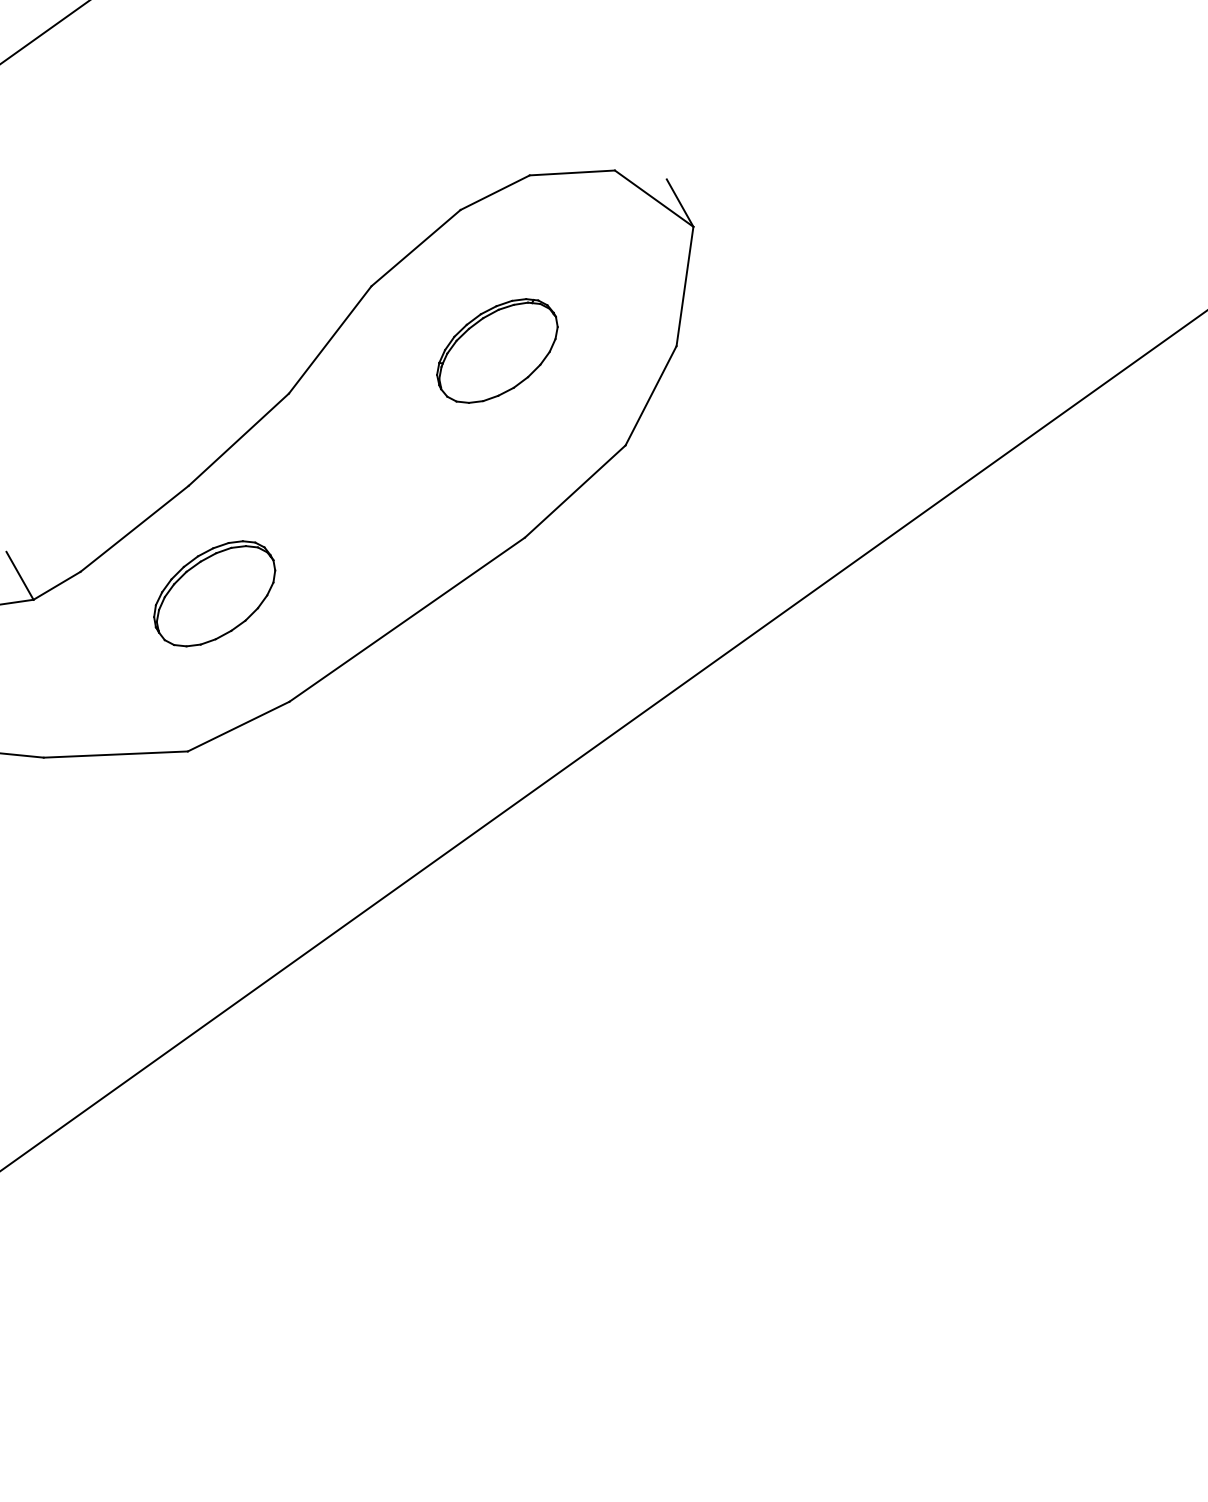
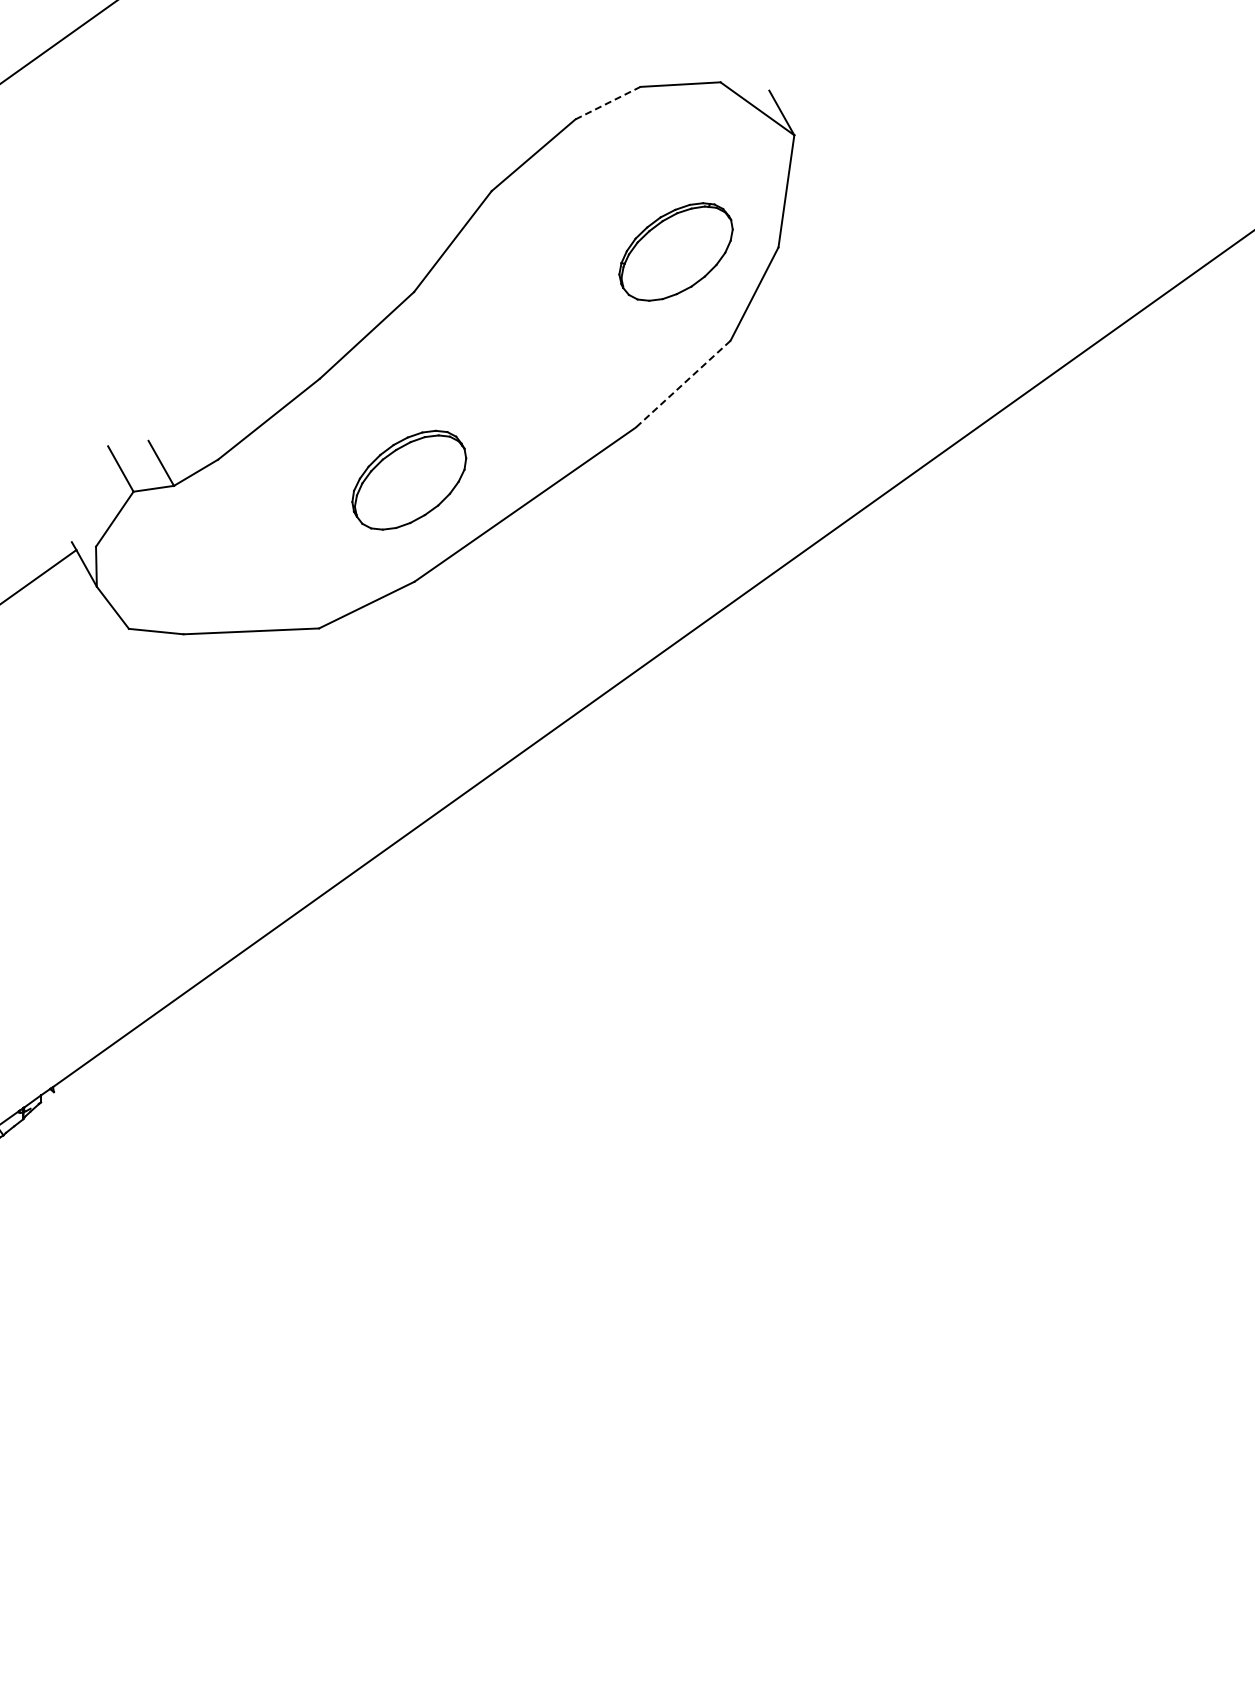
line: (495, 191) -> (608, 102), solid -> dashed
part: (496, 350) -> (675, 251), moved
line: (574, 491) -> (682, 384), solid -> dashed
part: (214, 592) -> (409, 479), moved

